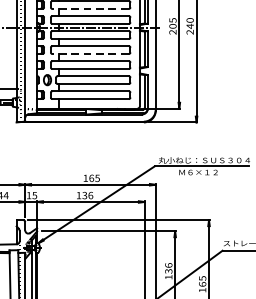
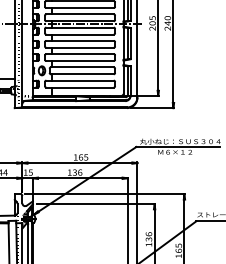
line: (91, 9) -> (80, 8), dashed -> solid
line: (91, 53) -> (80, 47), dashed -> solid

